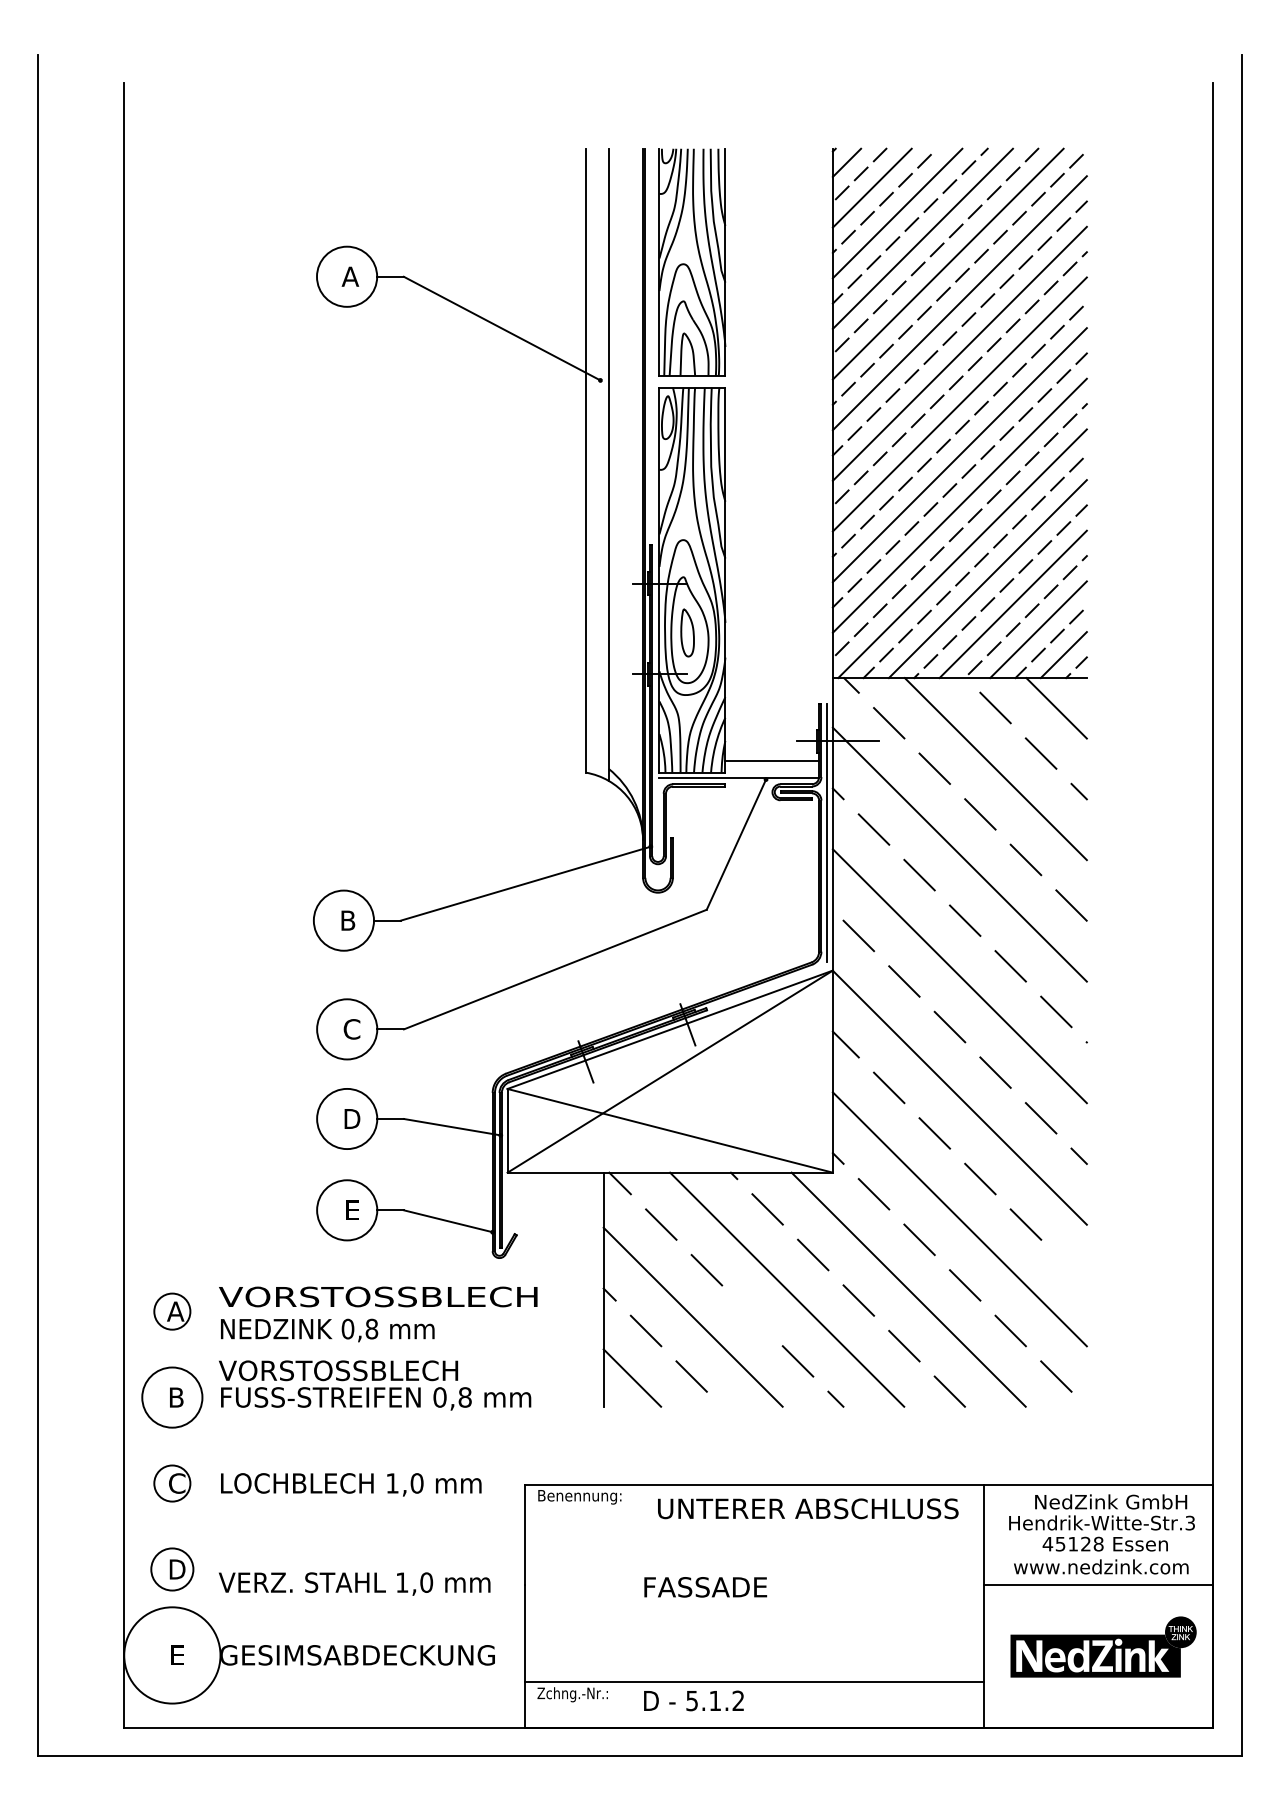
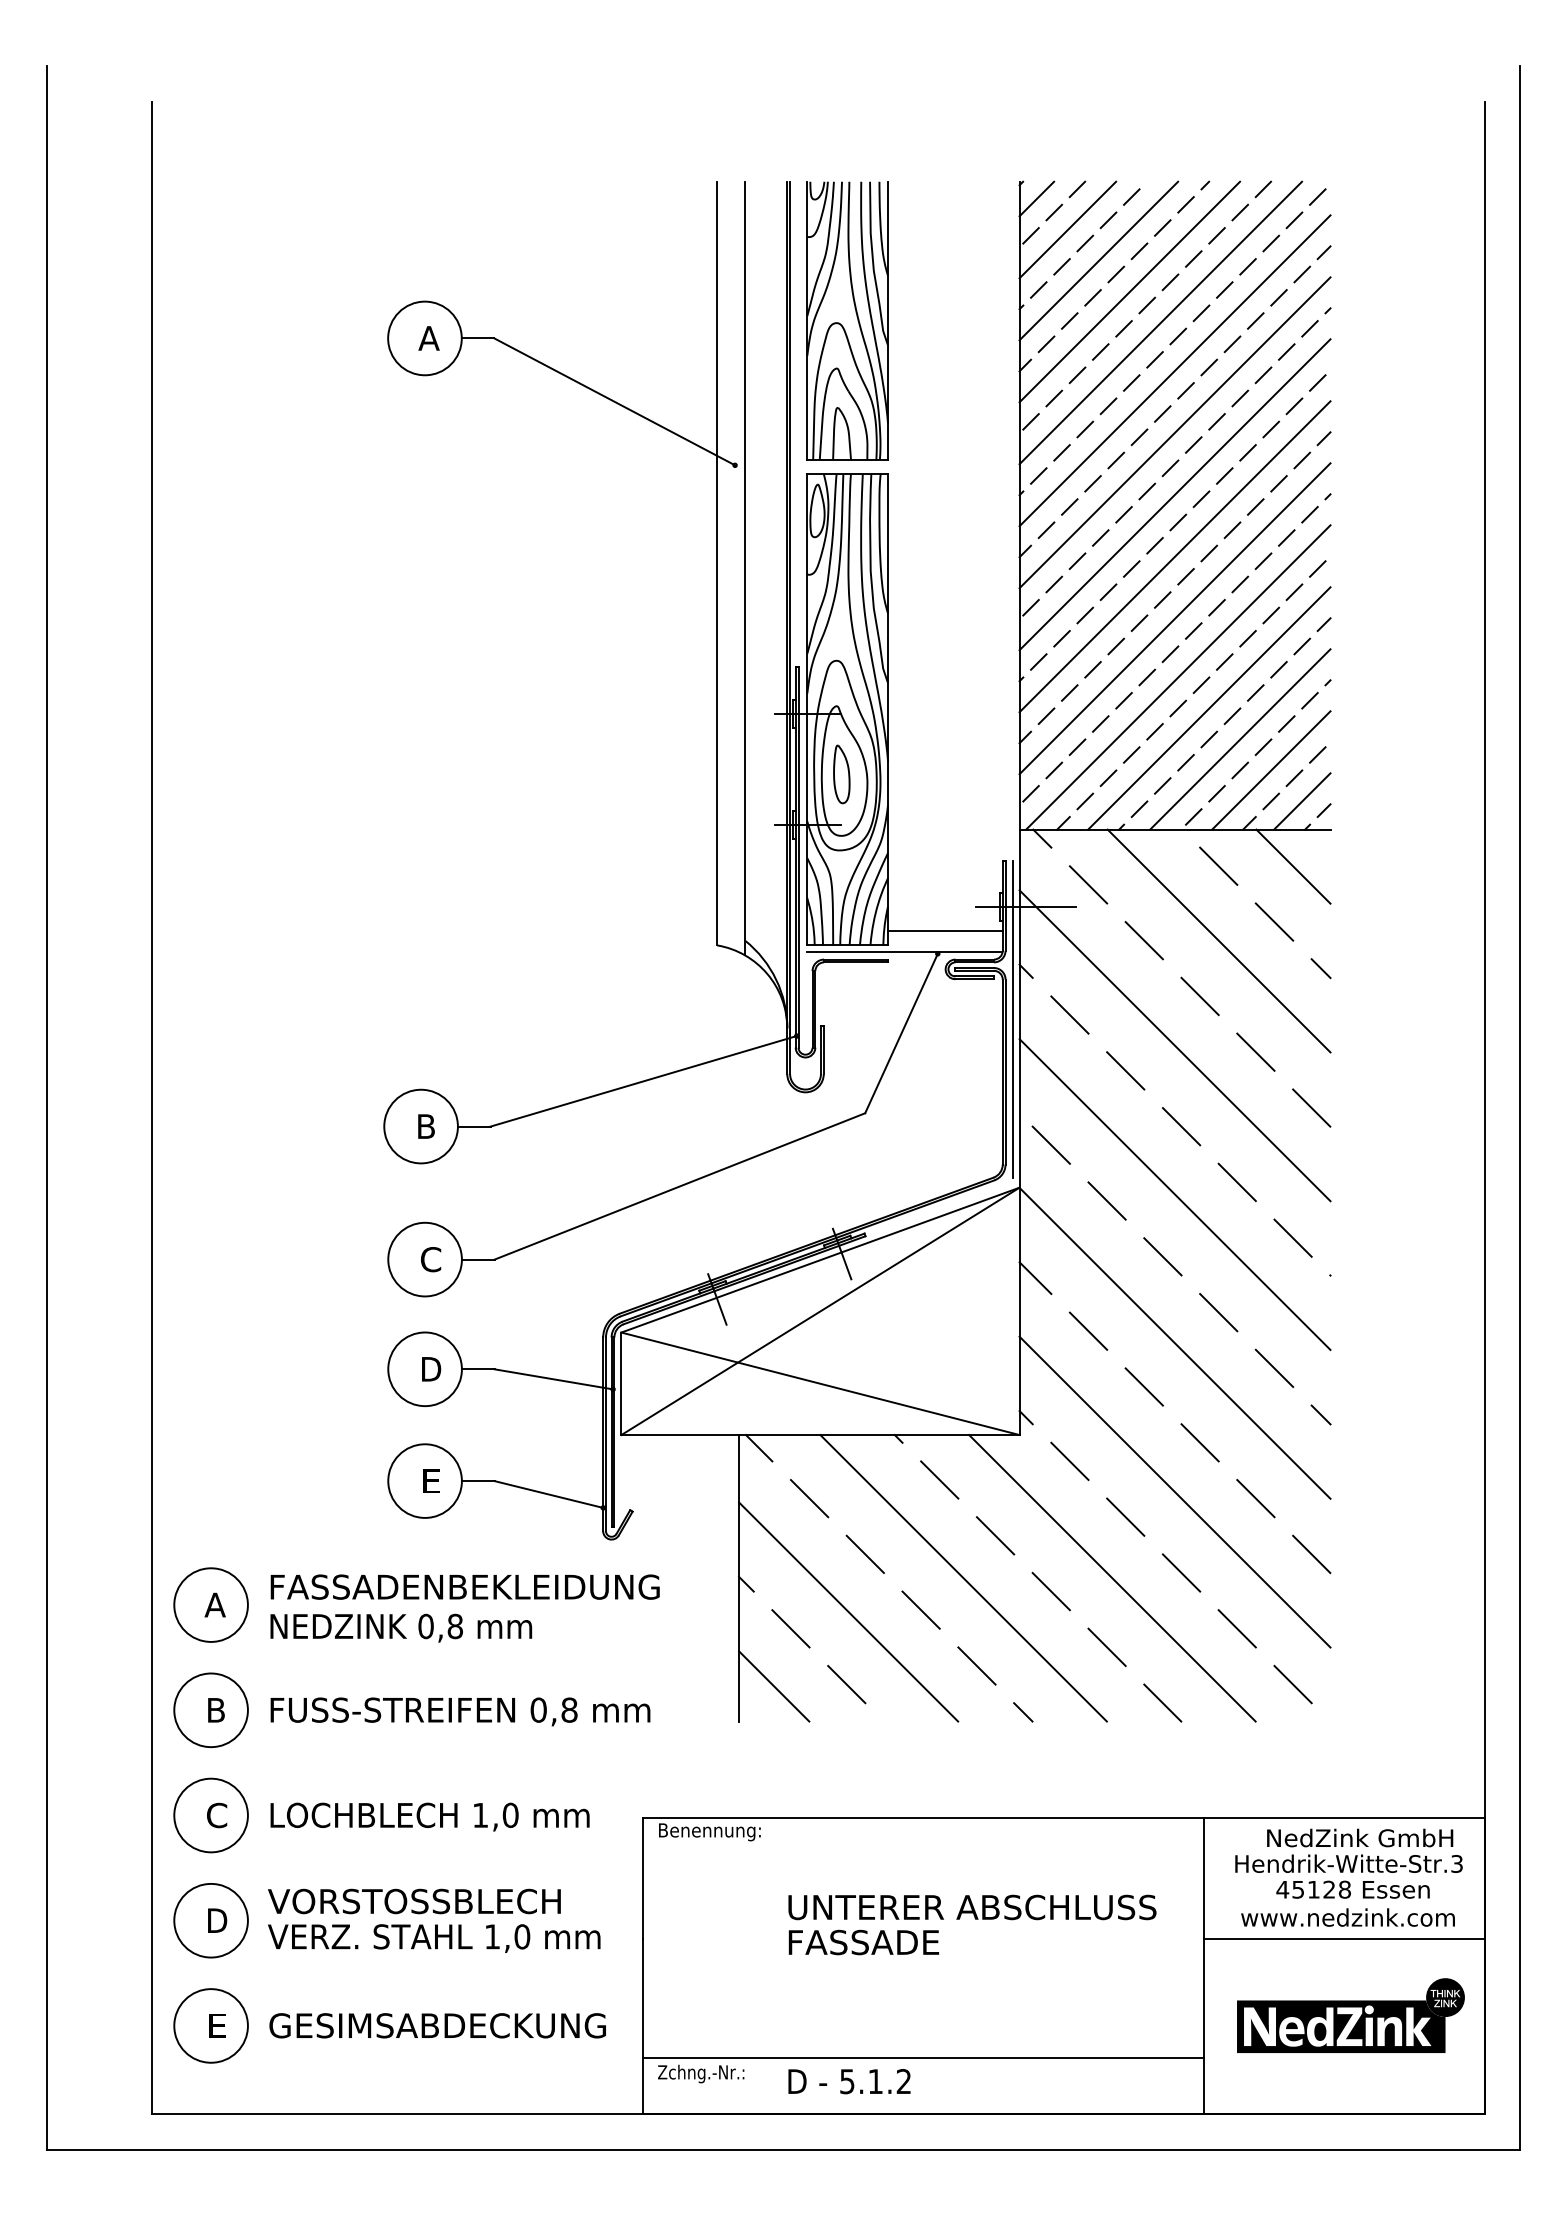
line: (1071, 1270) -> (1311, 1554), added
text: (378, 1296) -> (463, 1586), VORSTOSSBLECH -> FASSADENBEKLEIDUNG
circle: (171, 1311) -> (210, 1604), size x1.67
line: (751, 1315) -> (920, 1609), added
text: (338, 1370) -> (414, 1901), moved
circle: (171, 1483) -> (210, 1815), size x1.67
text: (808, 1508) -> (972, 1907), moved
circle: (171, 1569) -> (210, 1920), size x1.43
circle: (171, 1655) -> (210, 2025), size x0.62

